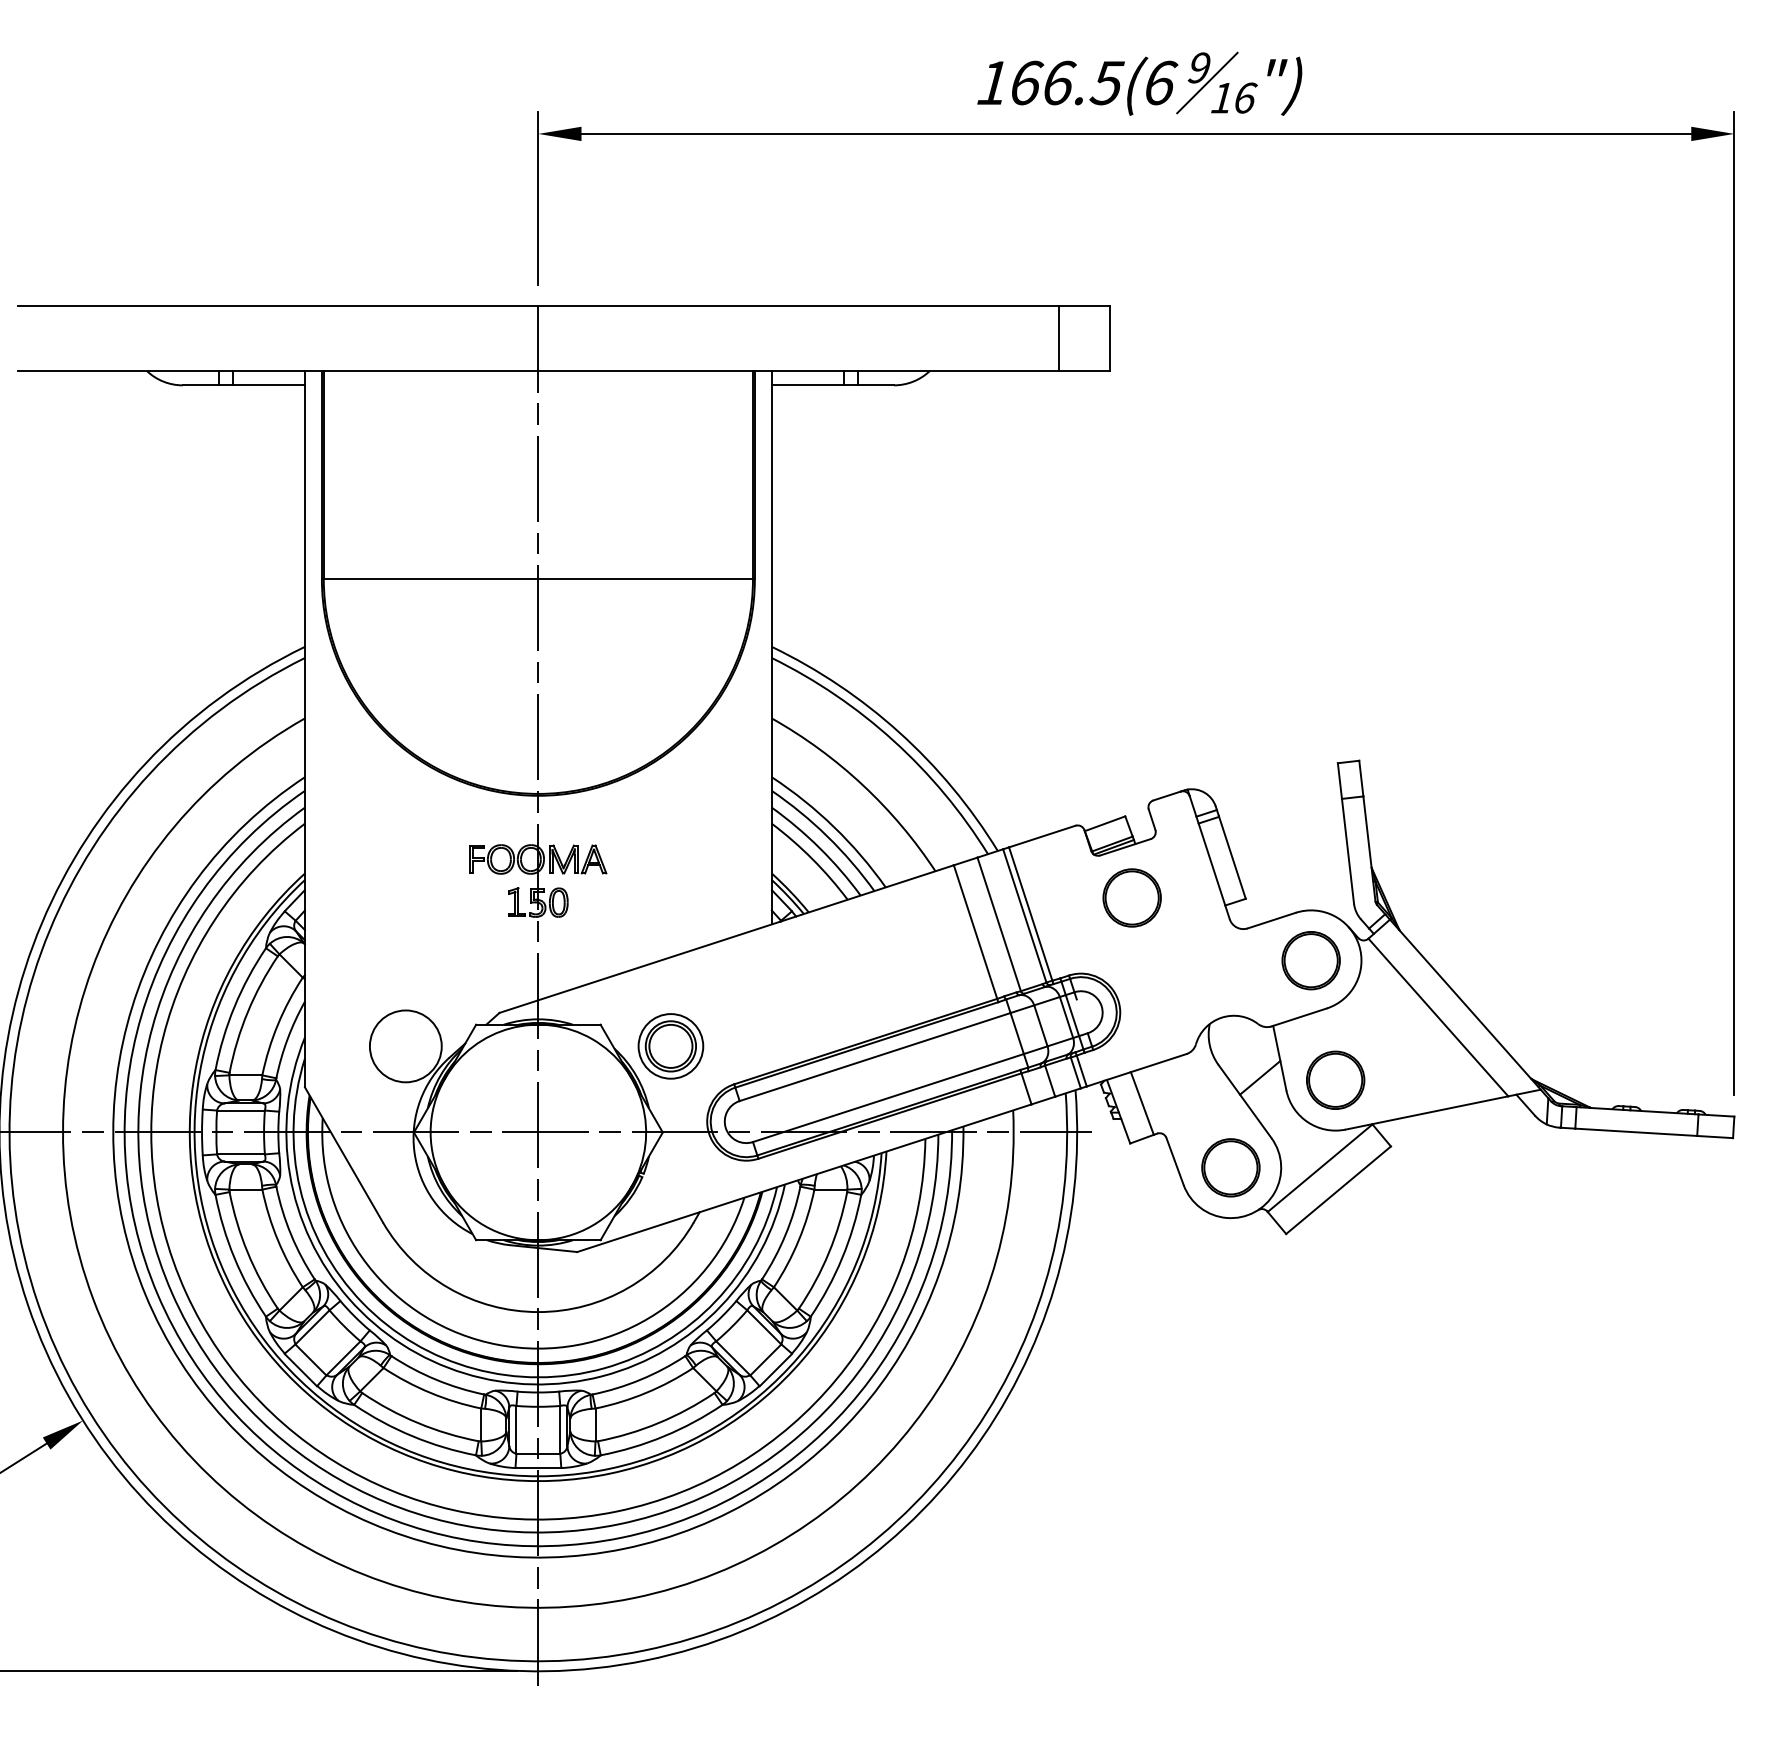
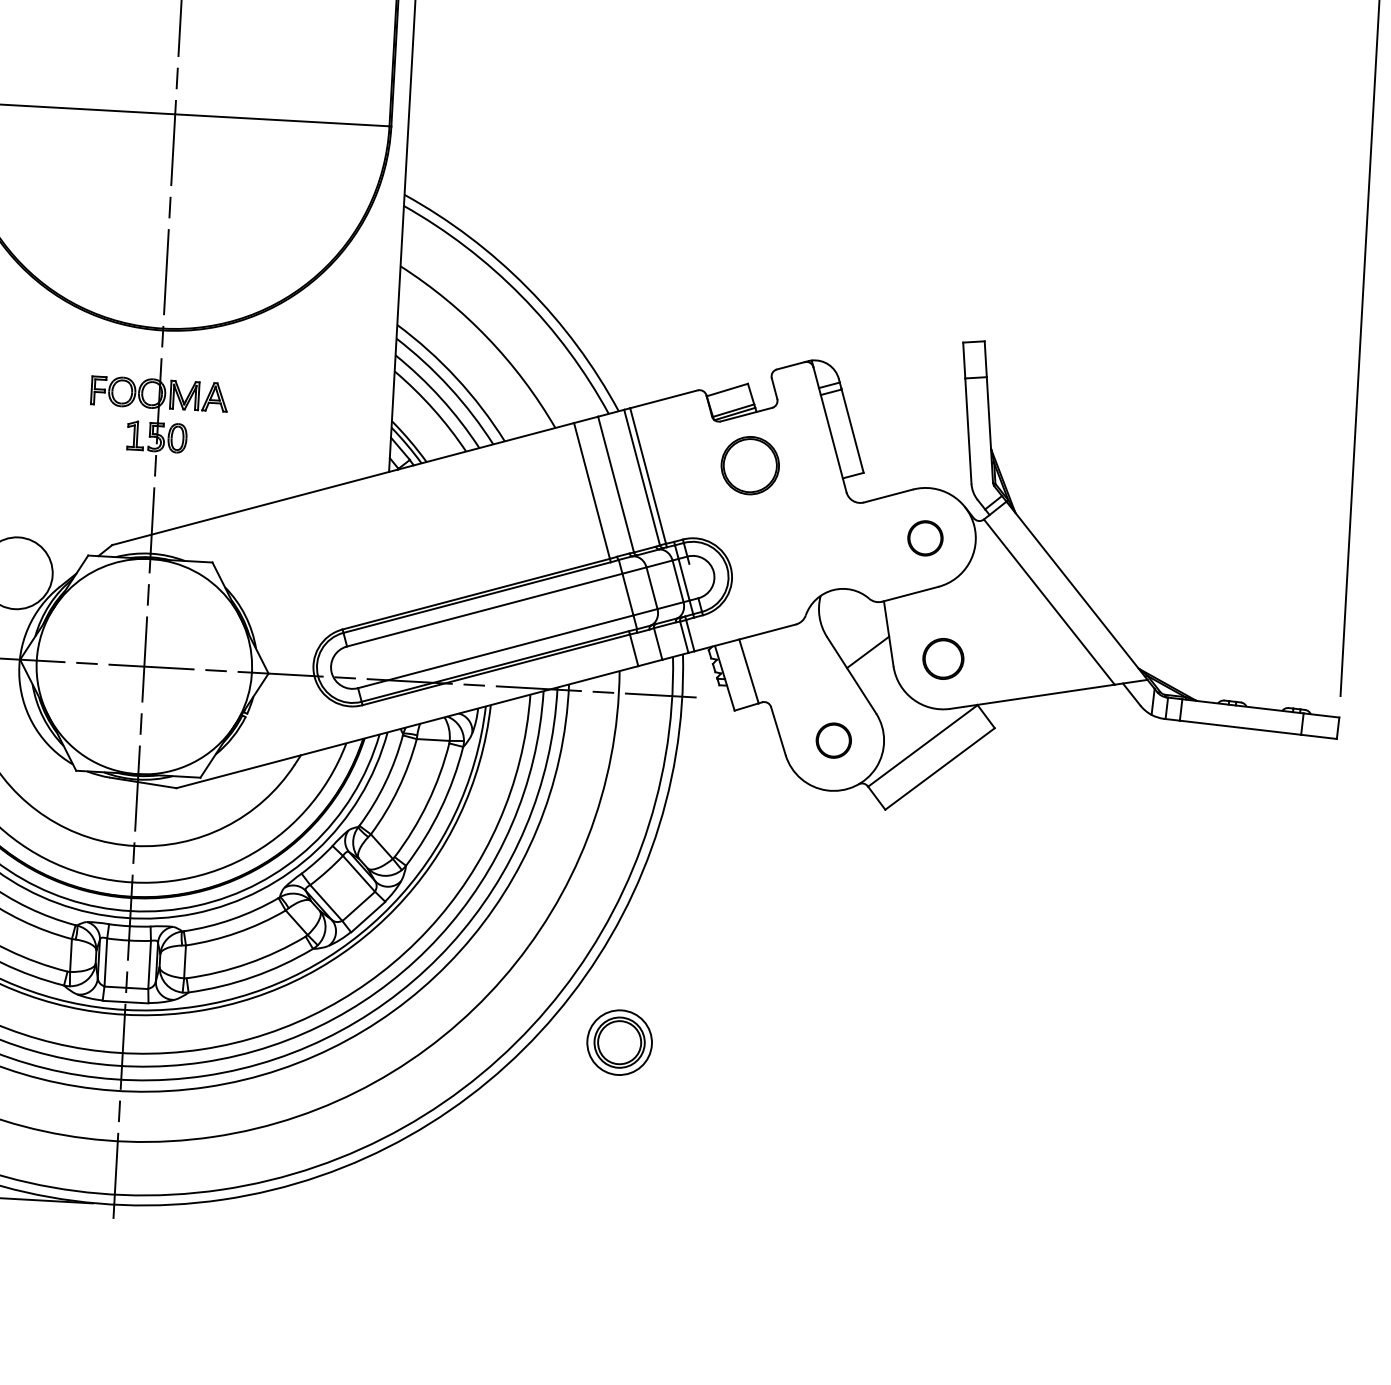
part: (1310, 960) -> (924, 538), size x0.6
part: (670, 1046) -> (619, 1042), moved
part: (1335, 1079) -> (943, 658), size x0.7
part: (1230, 1167) -> (833, 740), size x0.6

